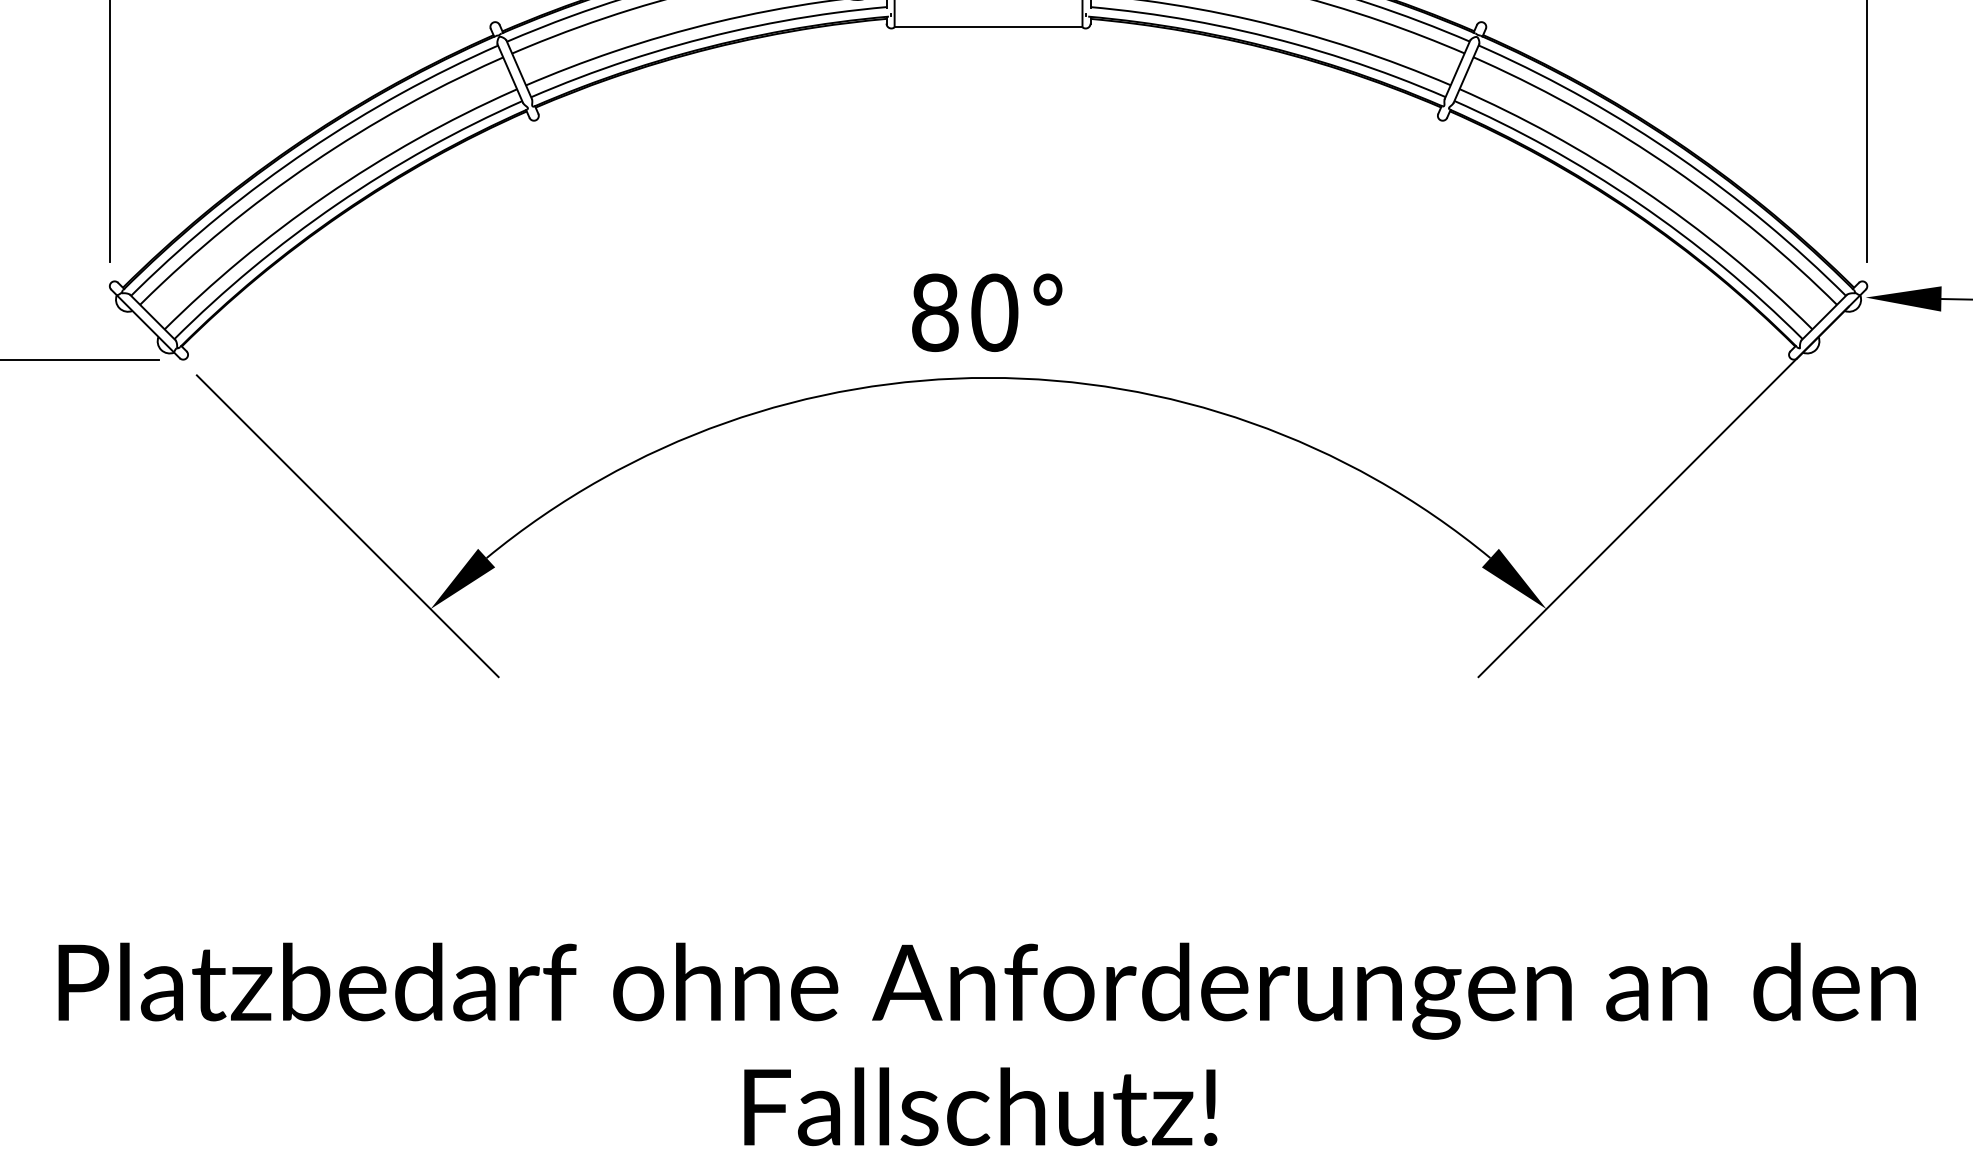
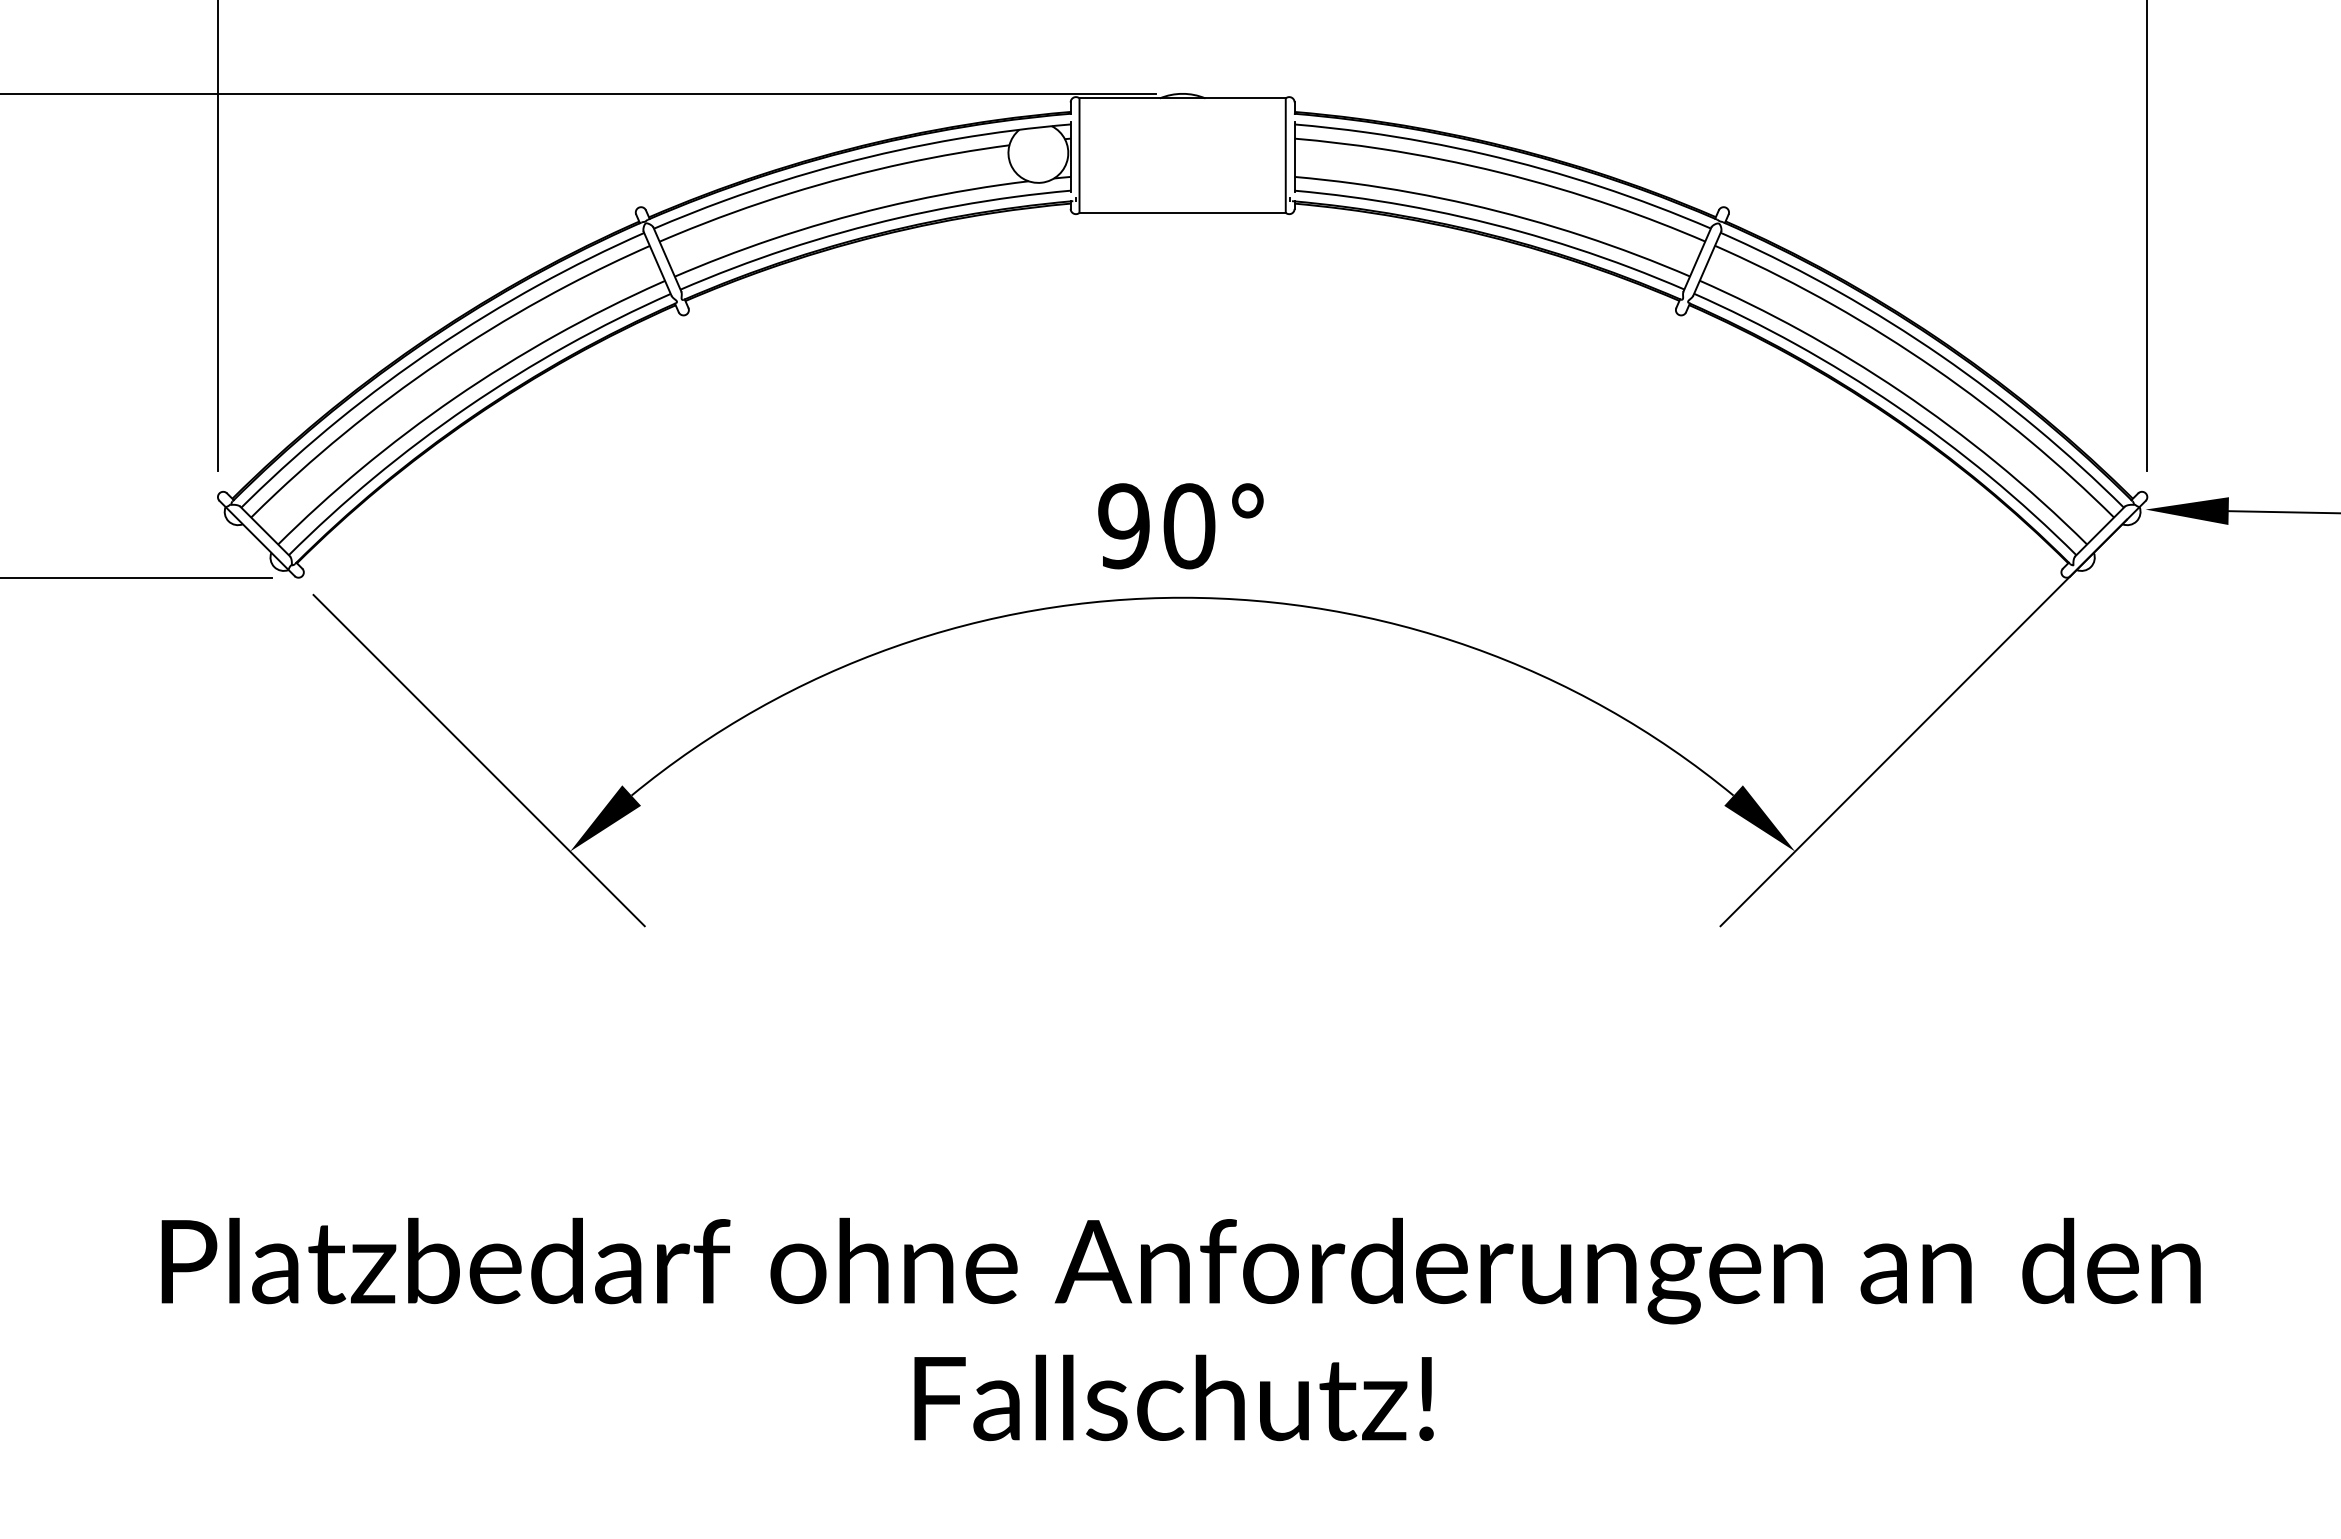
text: (934, 312) -> (1123, 526), 80° -> 90°

